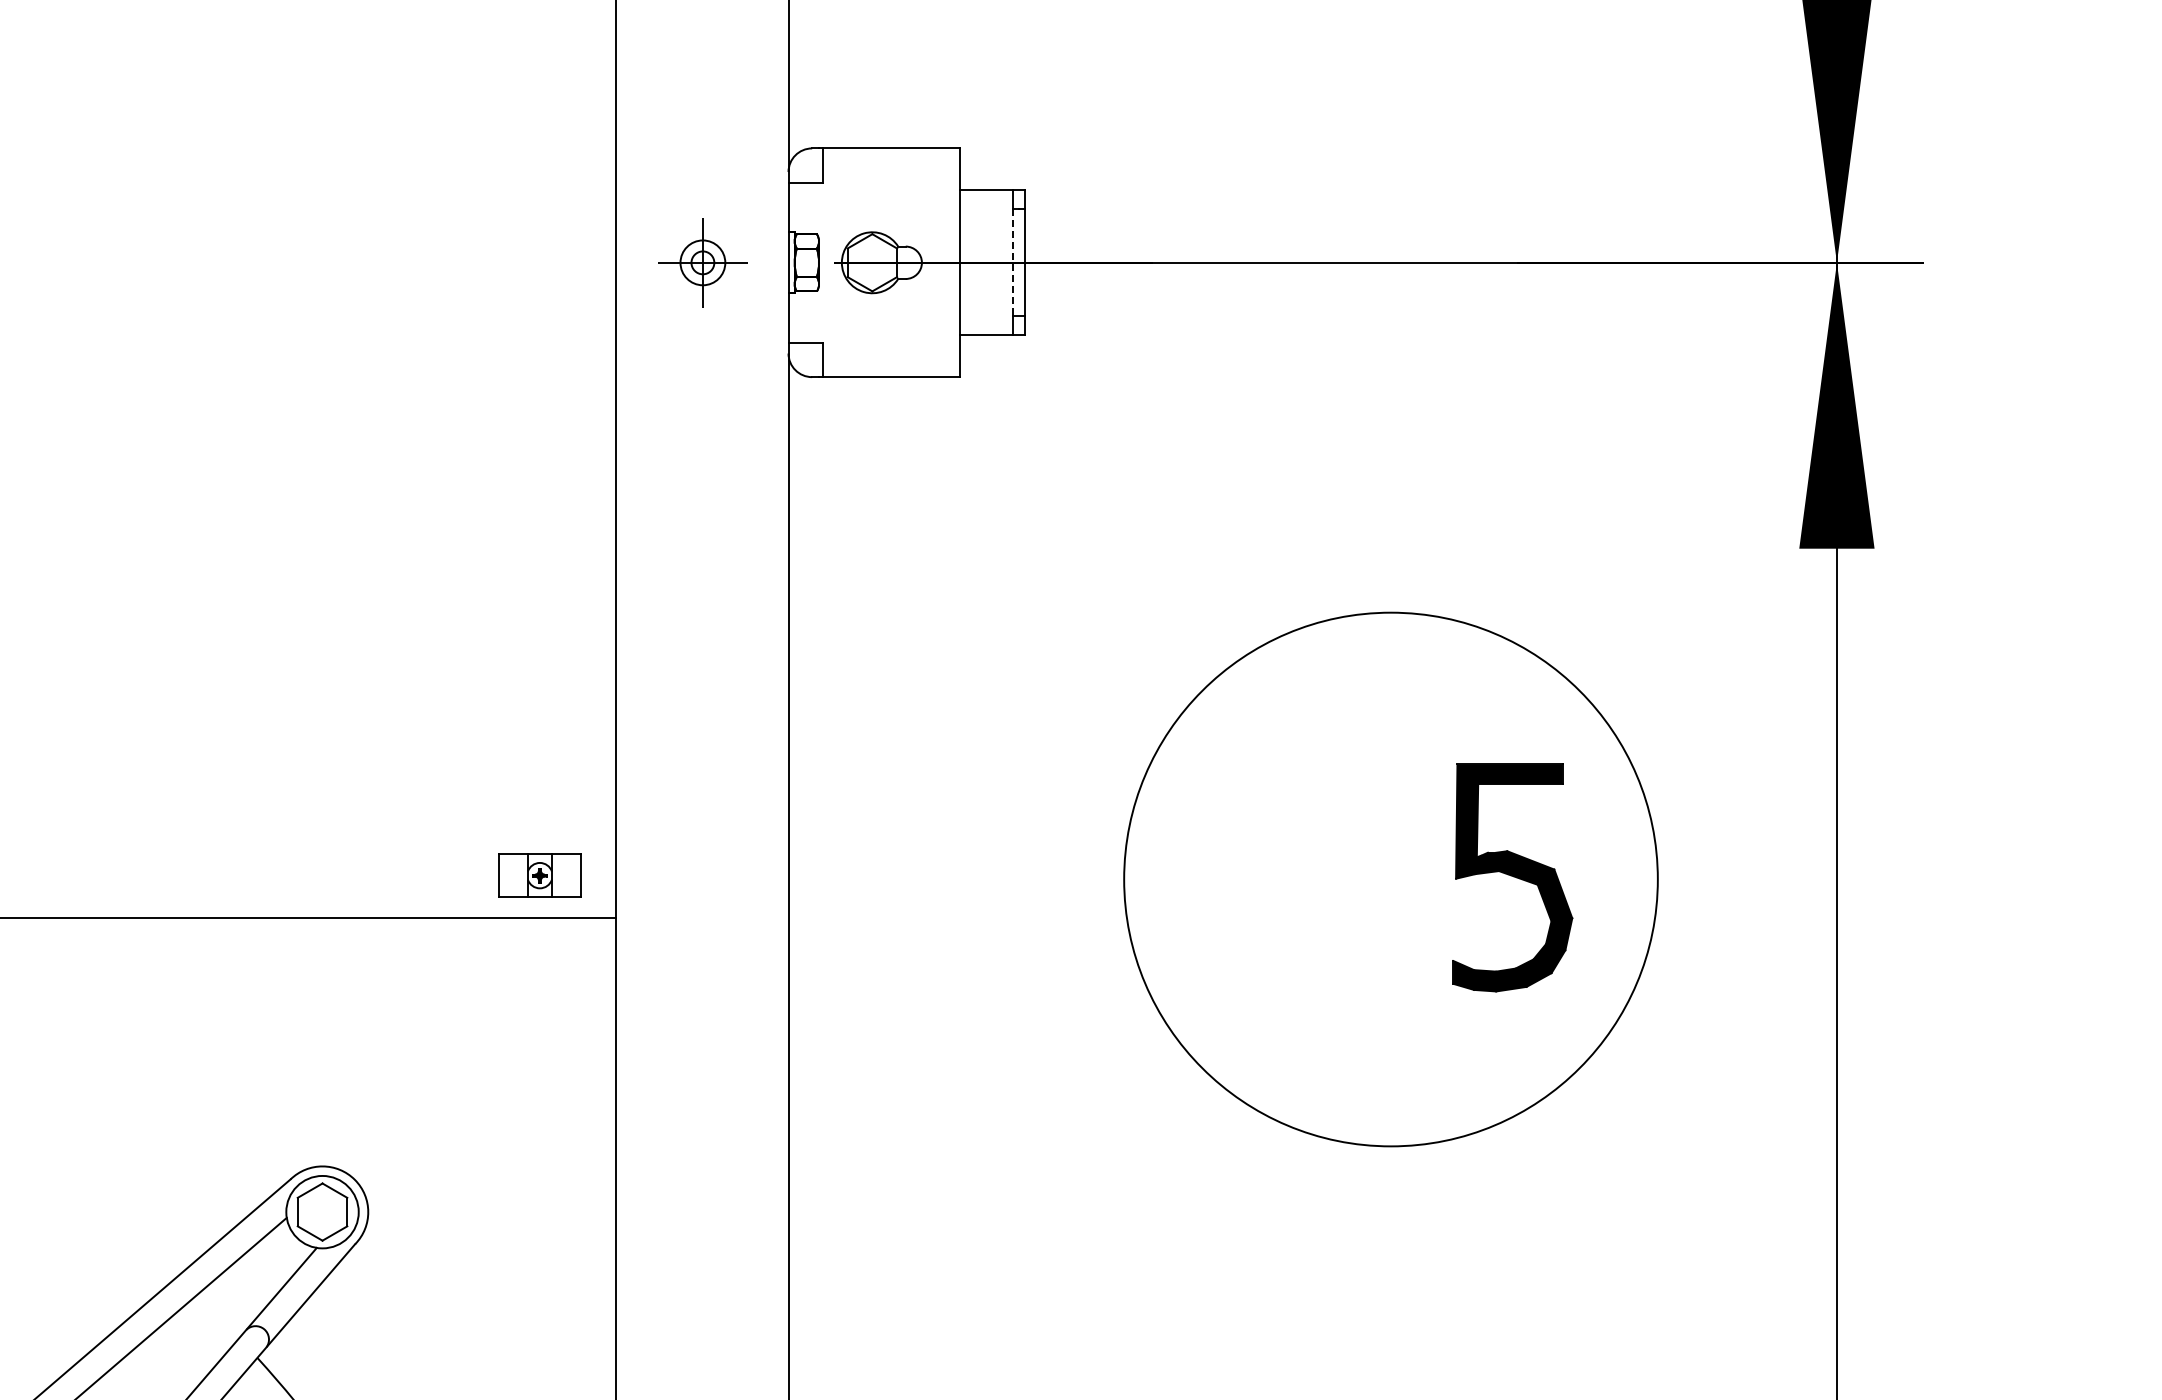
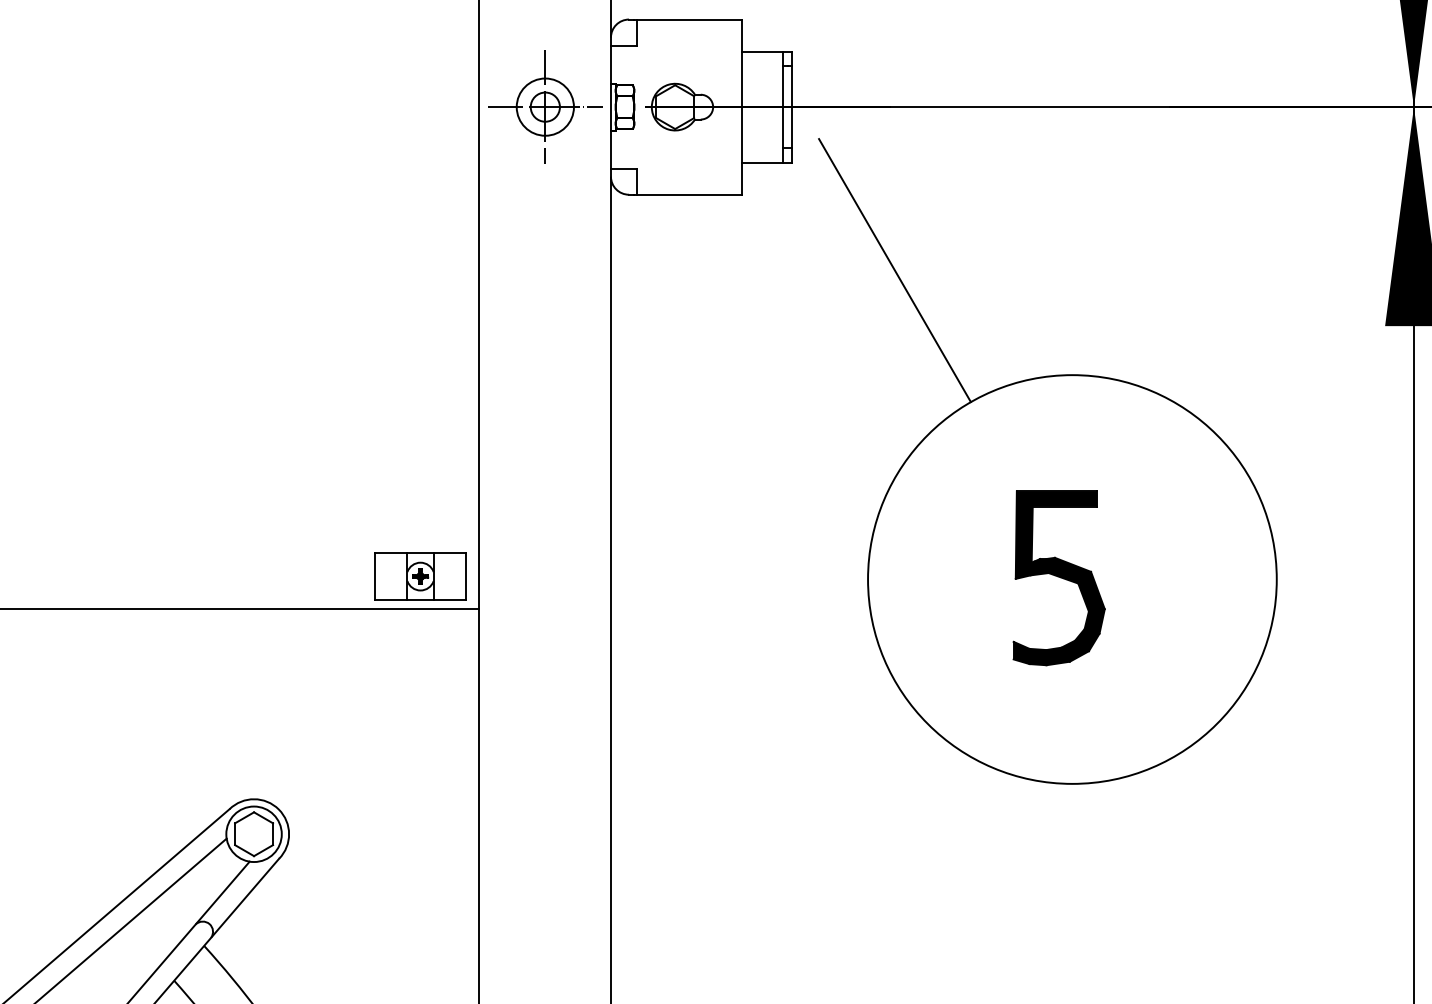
part: (702, 262) -> (545, 106), size x1.67
line: (1013, 263) -> (783, 107), dashed -> solid
line: (1159, 475) -> (895, 270), added
part: (539, 875) -> (420, 576), size x1.43
part: (1512, 877) -> (1059, 577), moved

